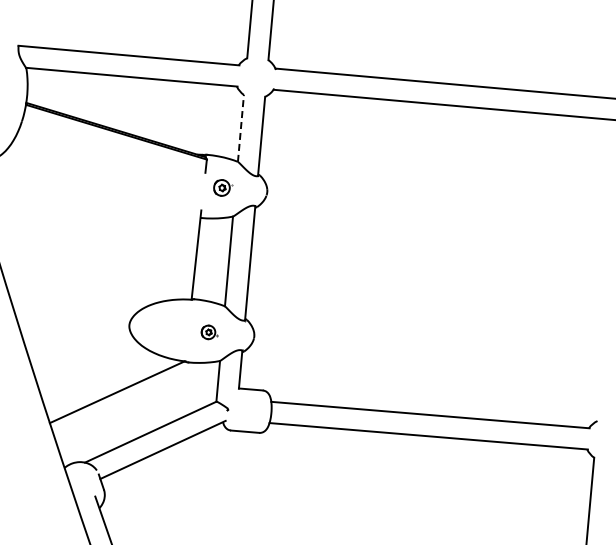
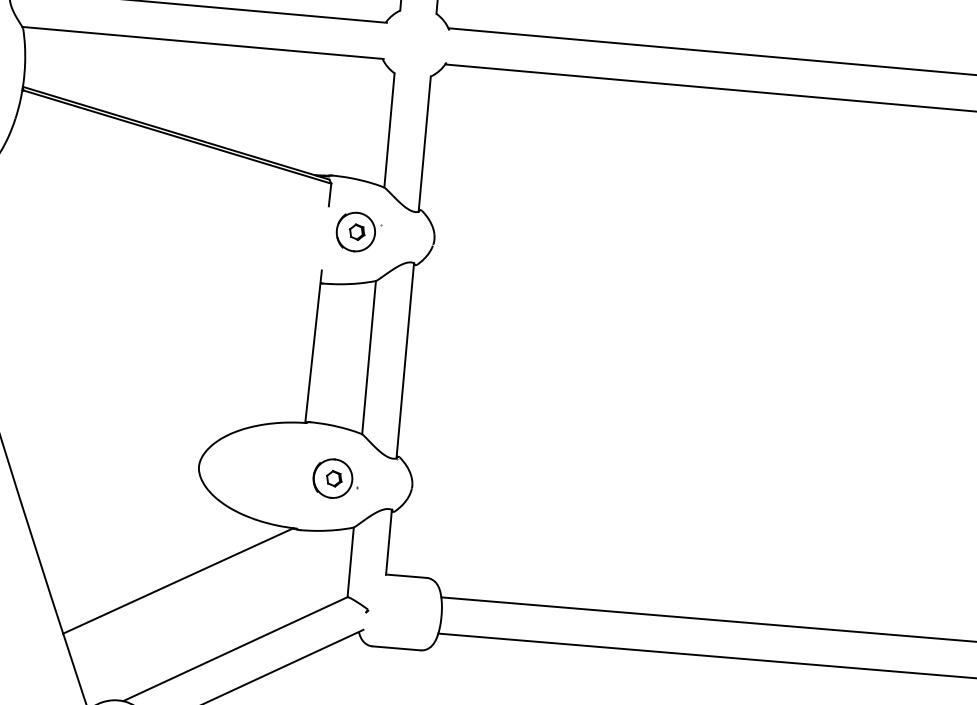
line: (240, 128) -> (388, 130), dashed -> solid
part: (223, 187) -> (359, 231), size x1.43
part: (209, 332) -> (335, 478), size x1.67

